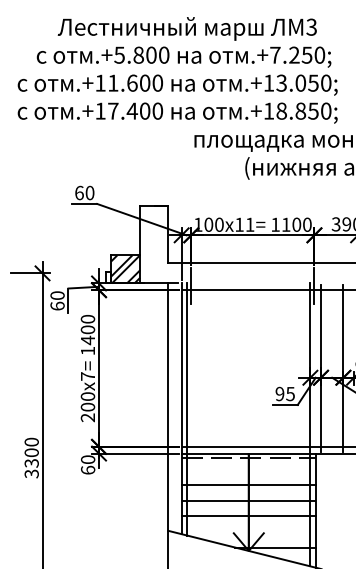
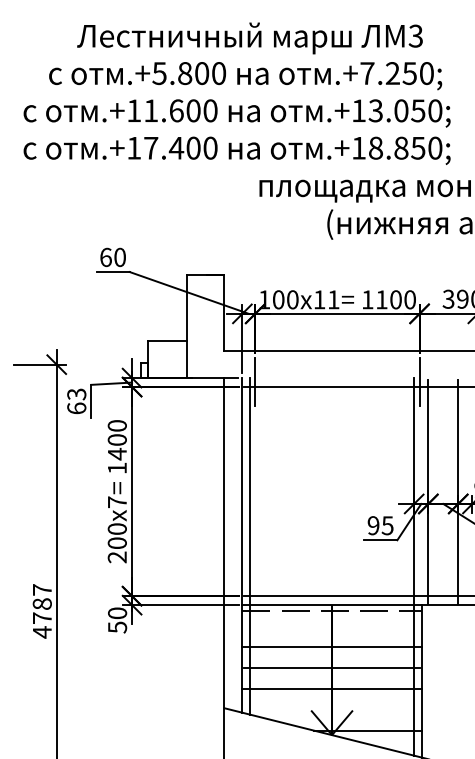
hatch: (125, 269) -> (167, 359), removed
text: (57, 295) -> (76, 394), 60 -> 63
text: (31, 457) -> (41, 610), 3300 -> 4787
text: (88, 469) -> (118, 626), 60 -> 50

